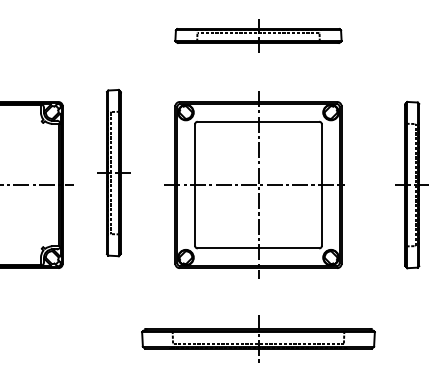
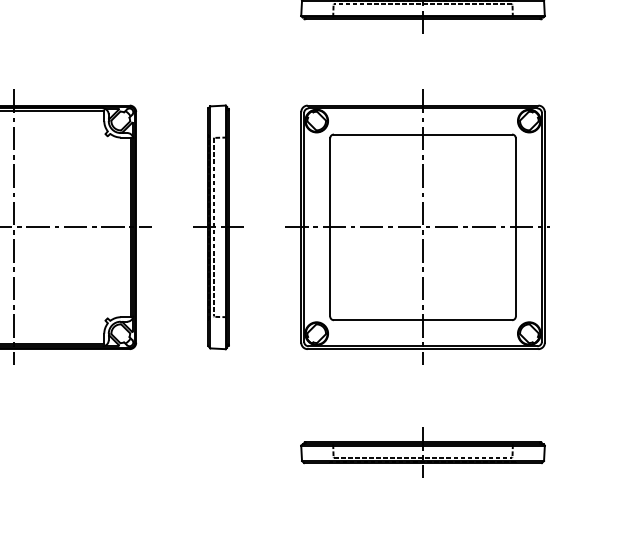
part: (113, 173) -> (217, 227), moved
part: (258, 338) -> (423, 452), size x0.71

